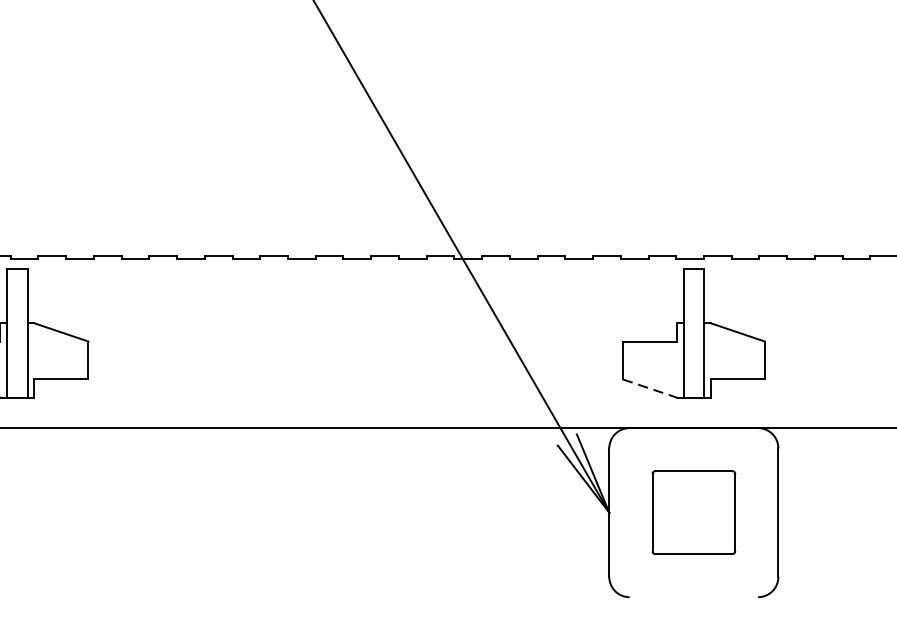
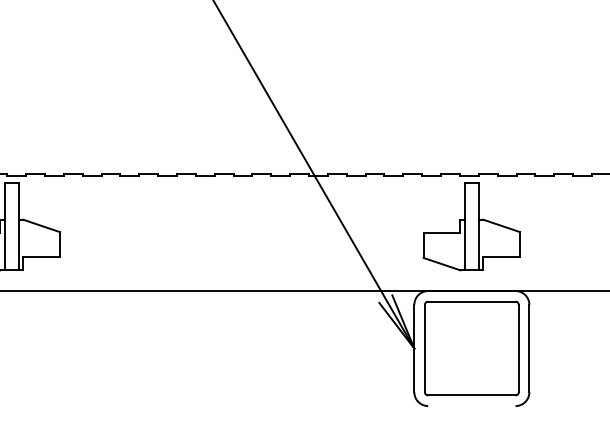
line: (650, 389) -> (442, 264), dashed -> solid
part: (693, 512) -> (471, 348), size x1.67

